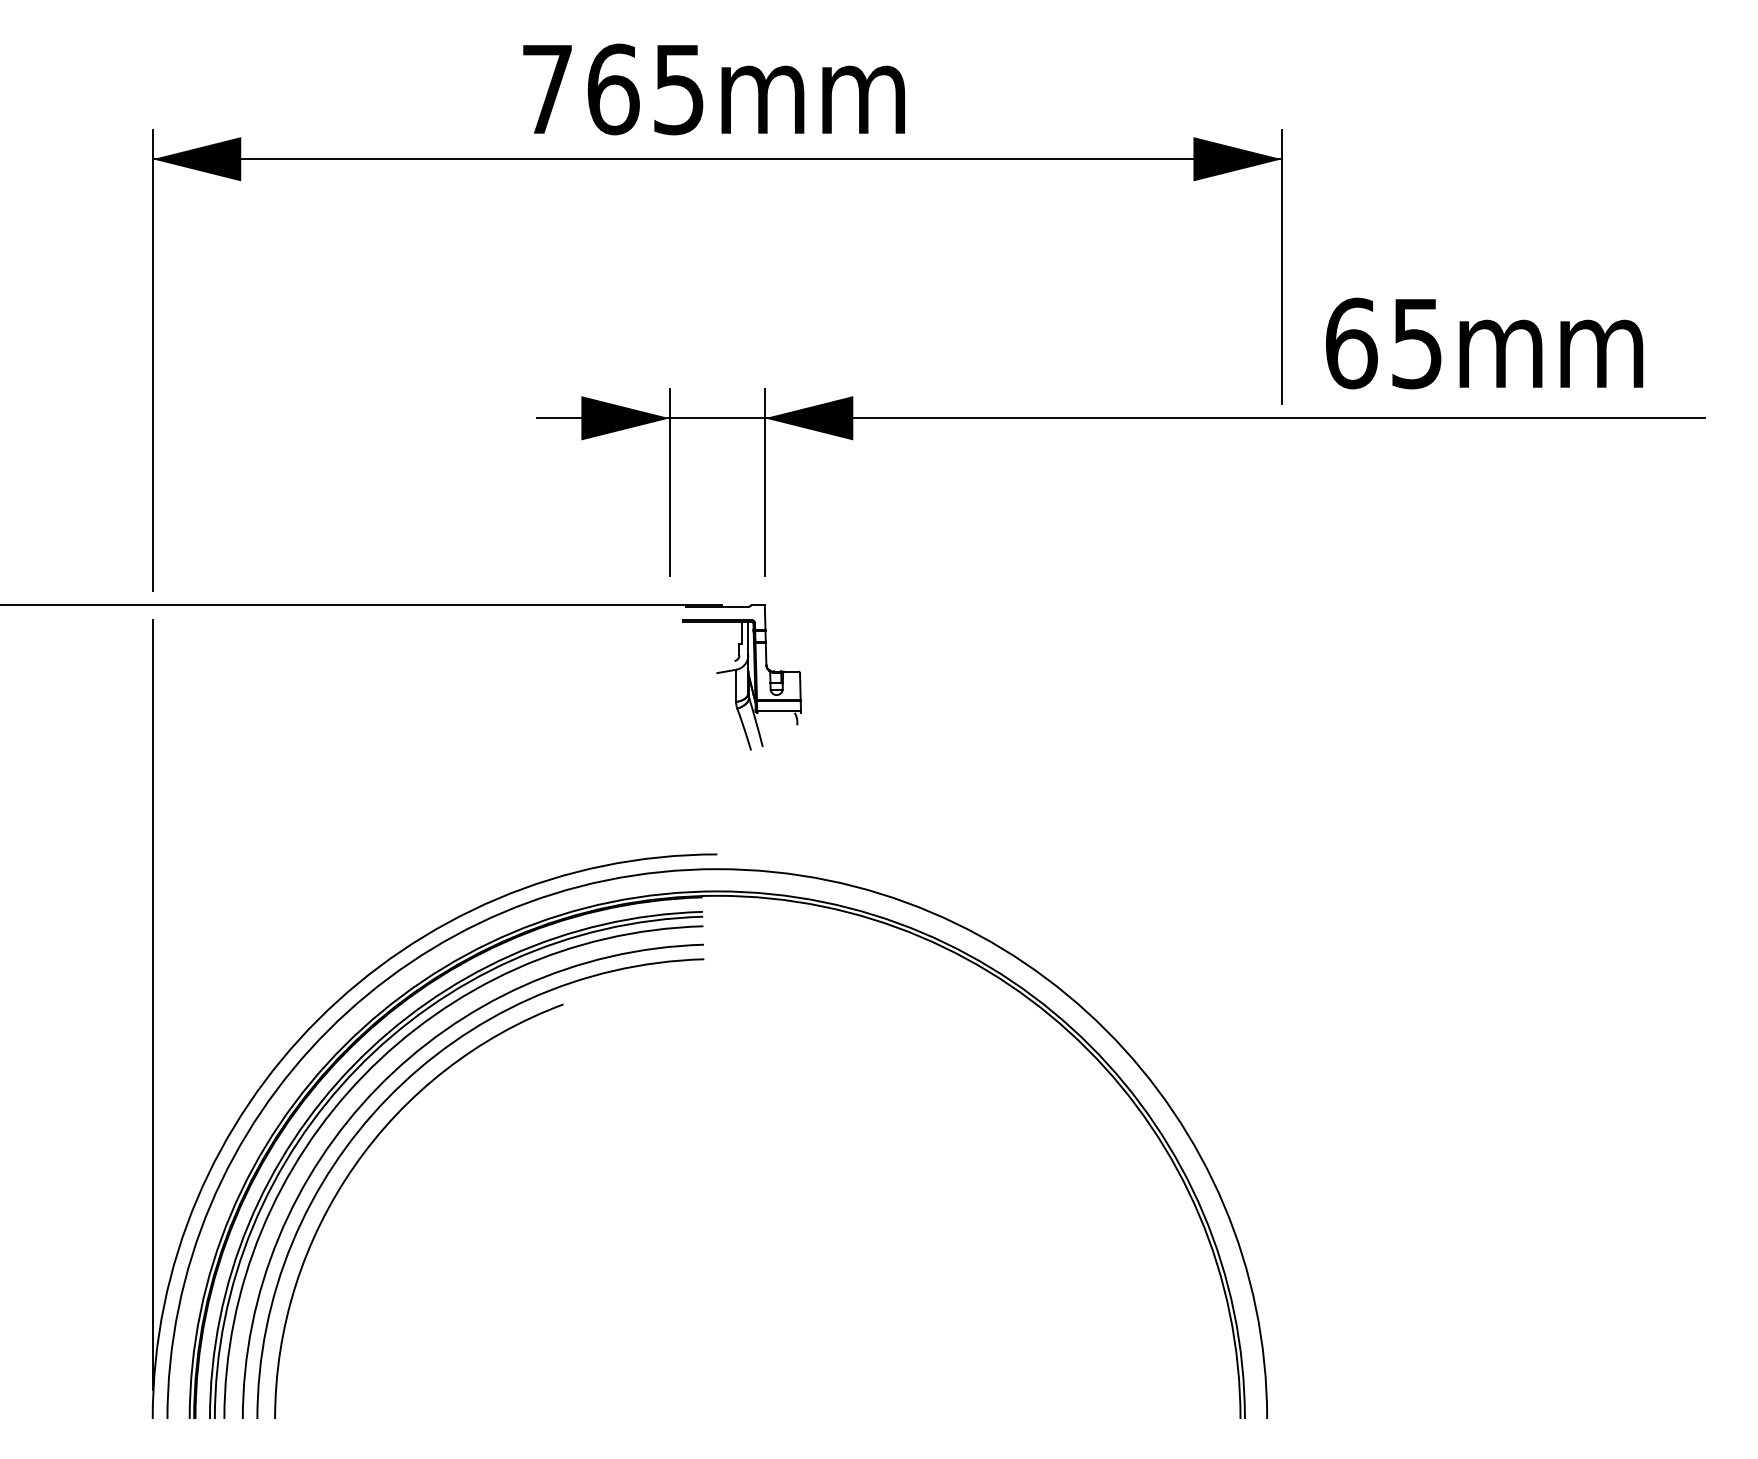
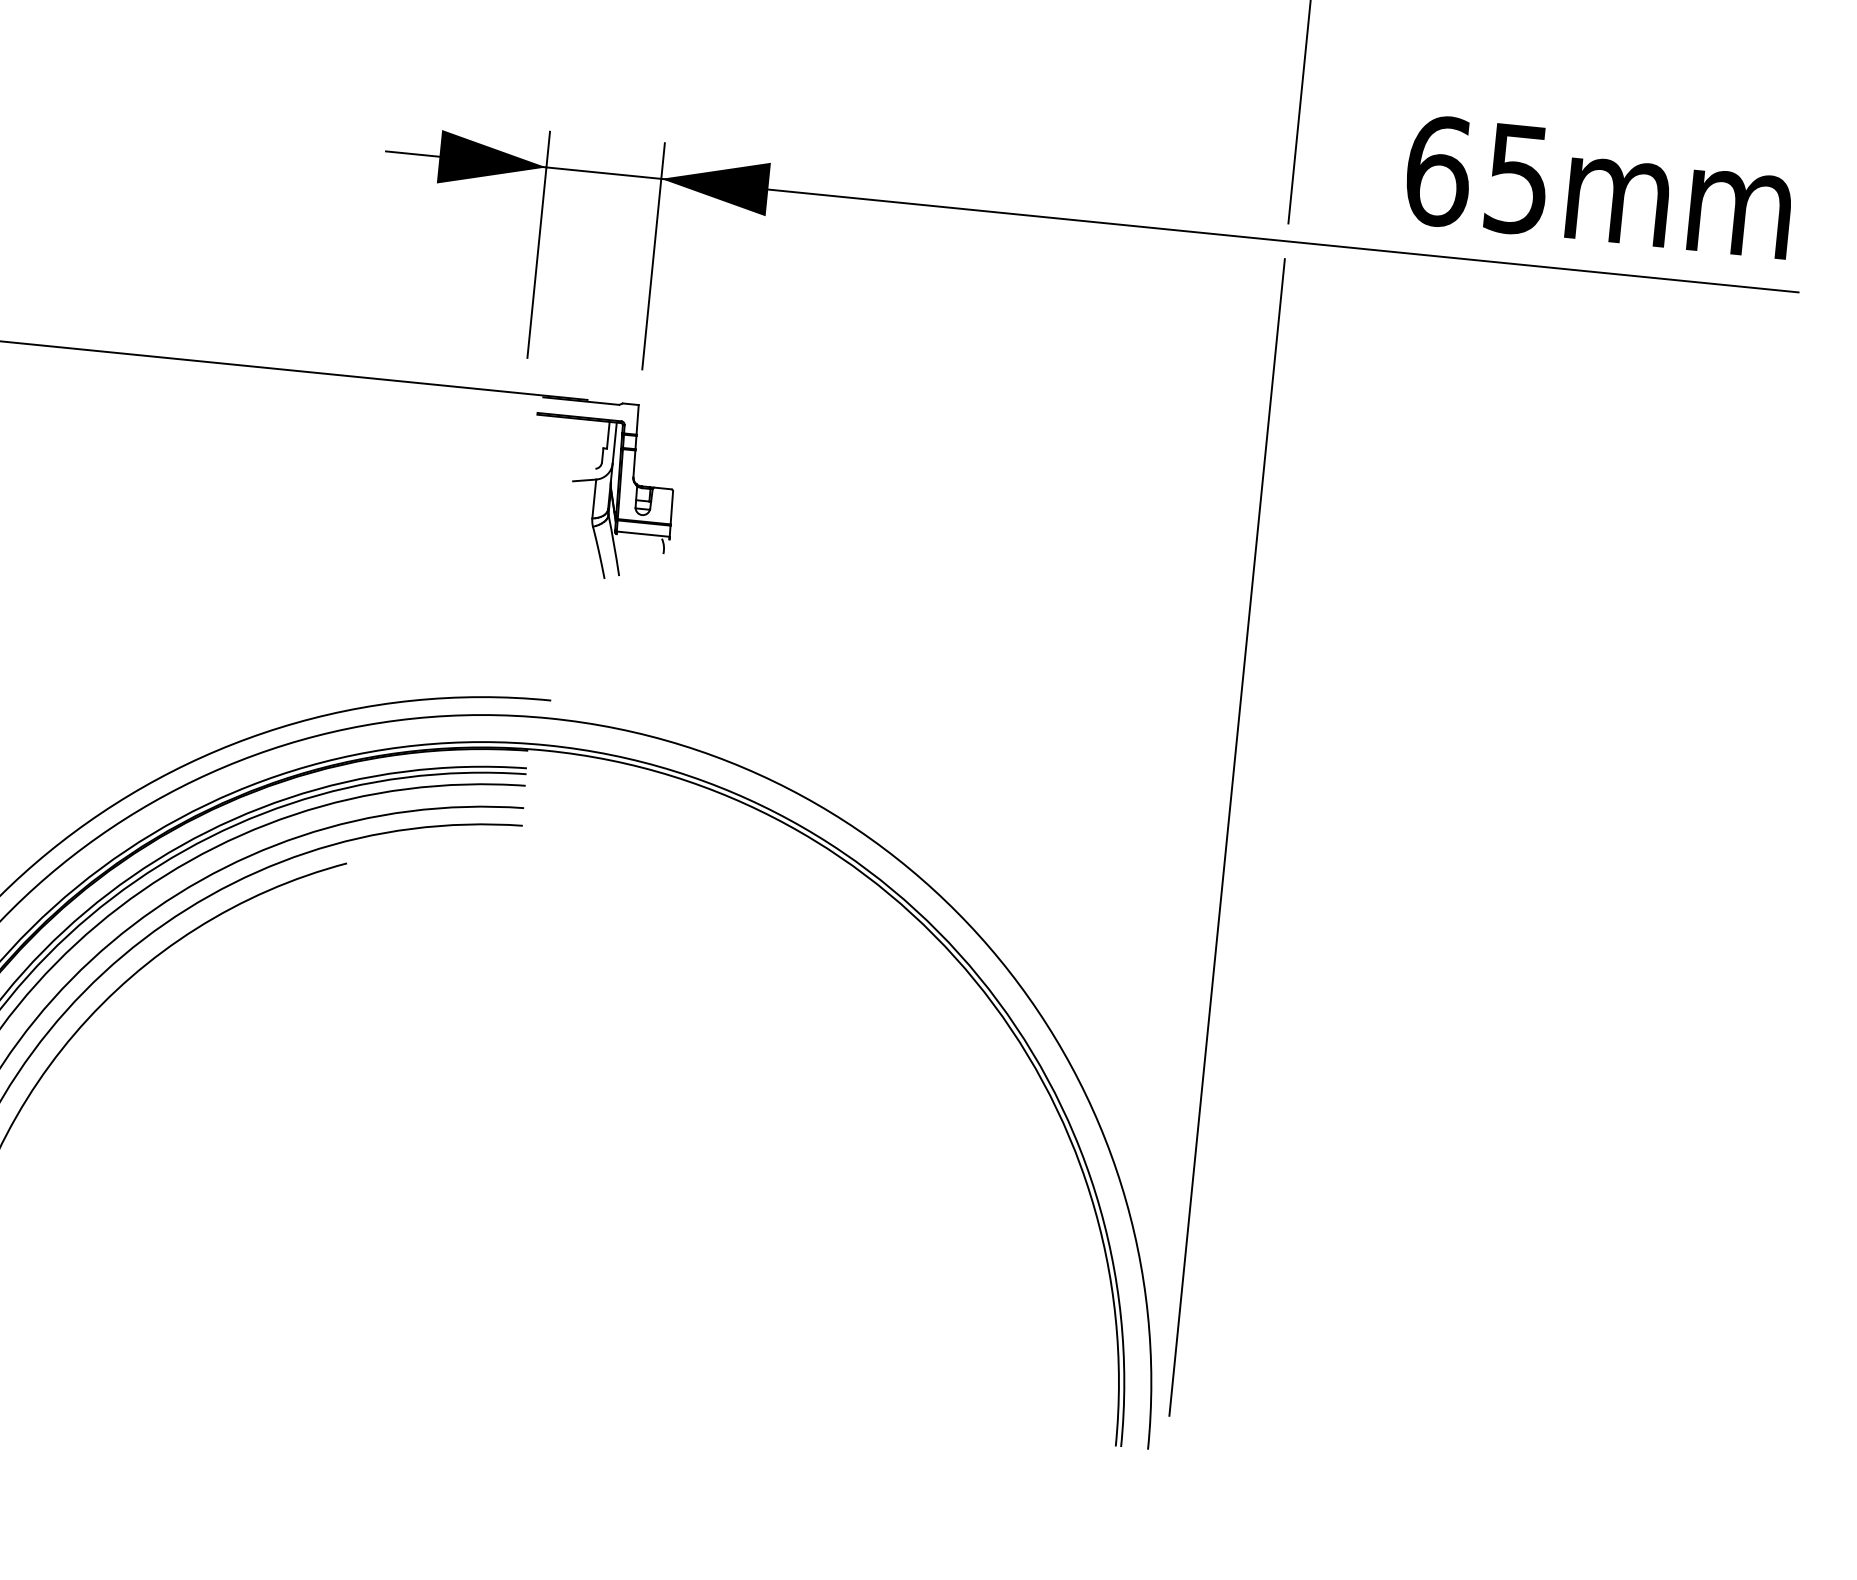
text: (1484, 343) -> (1599, 187), moved
line: (1281, 911) -> (1226, 837), added

